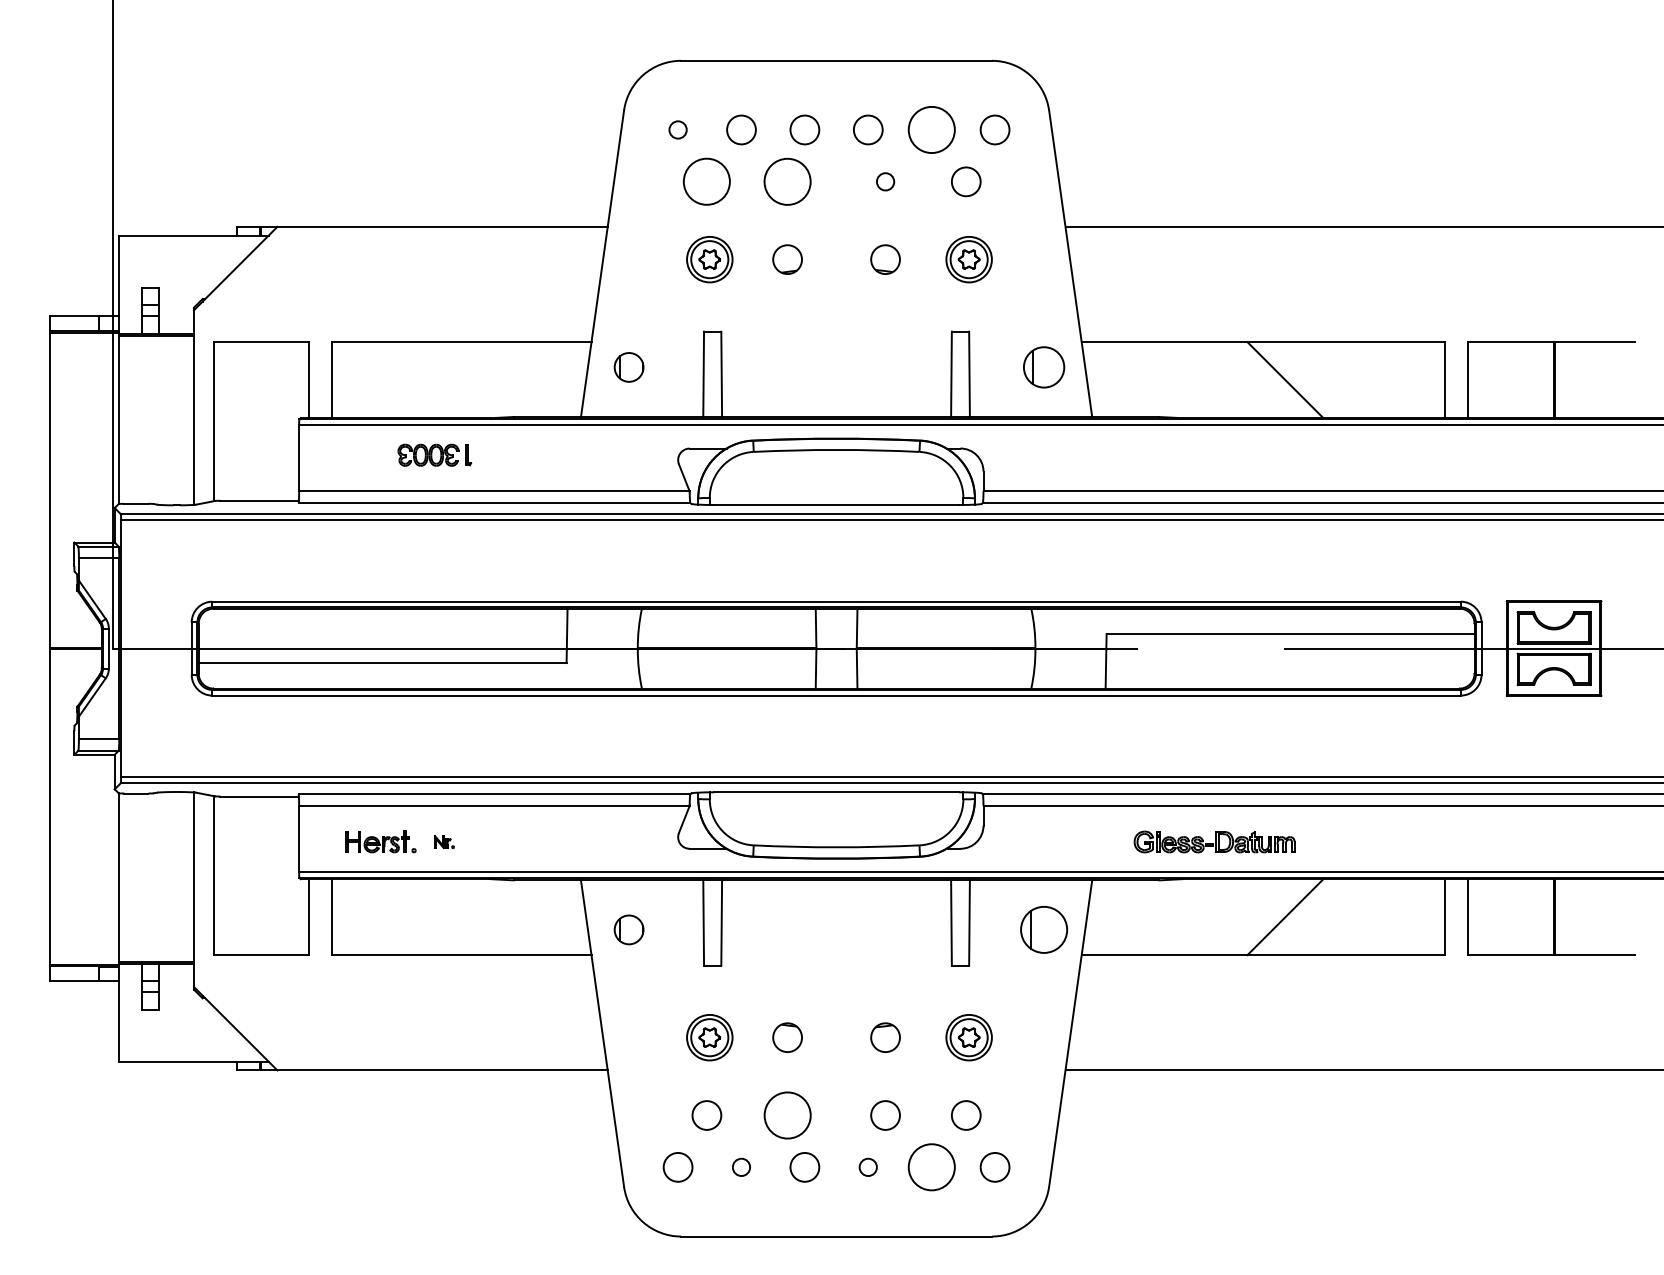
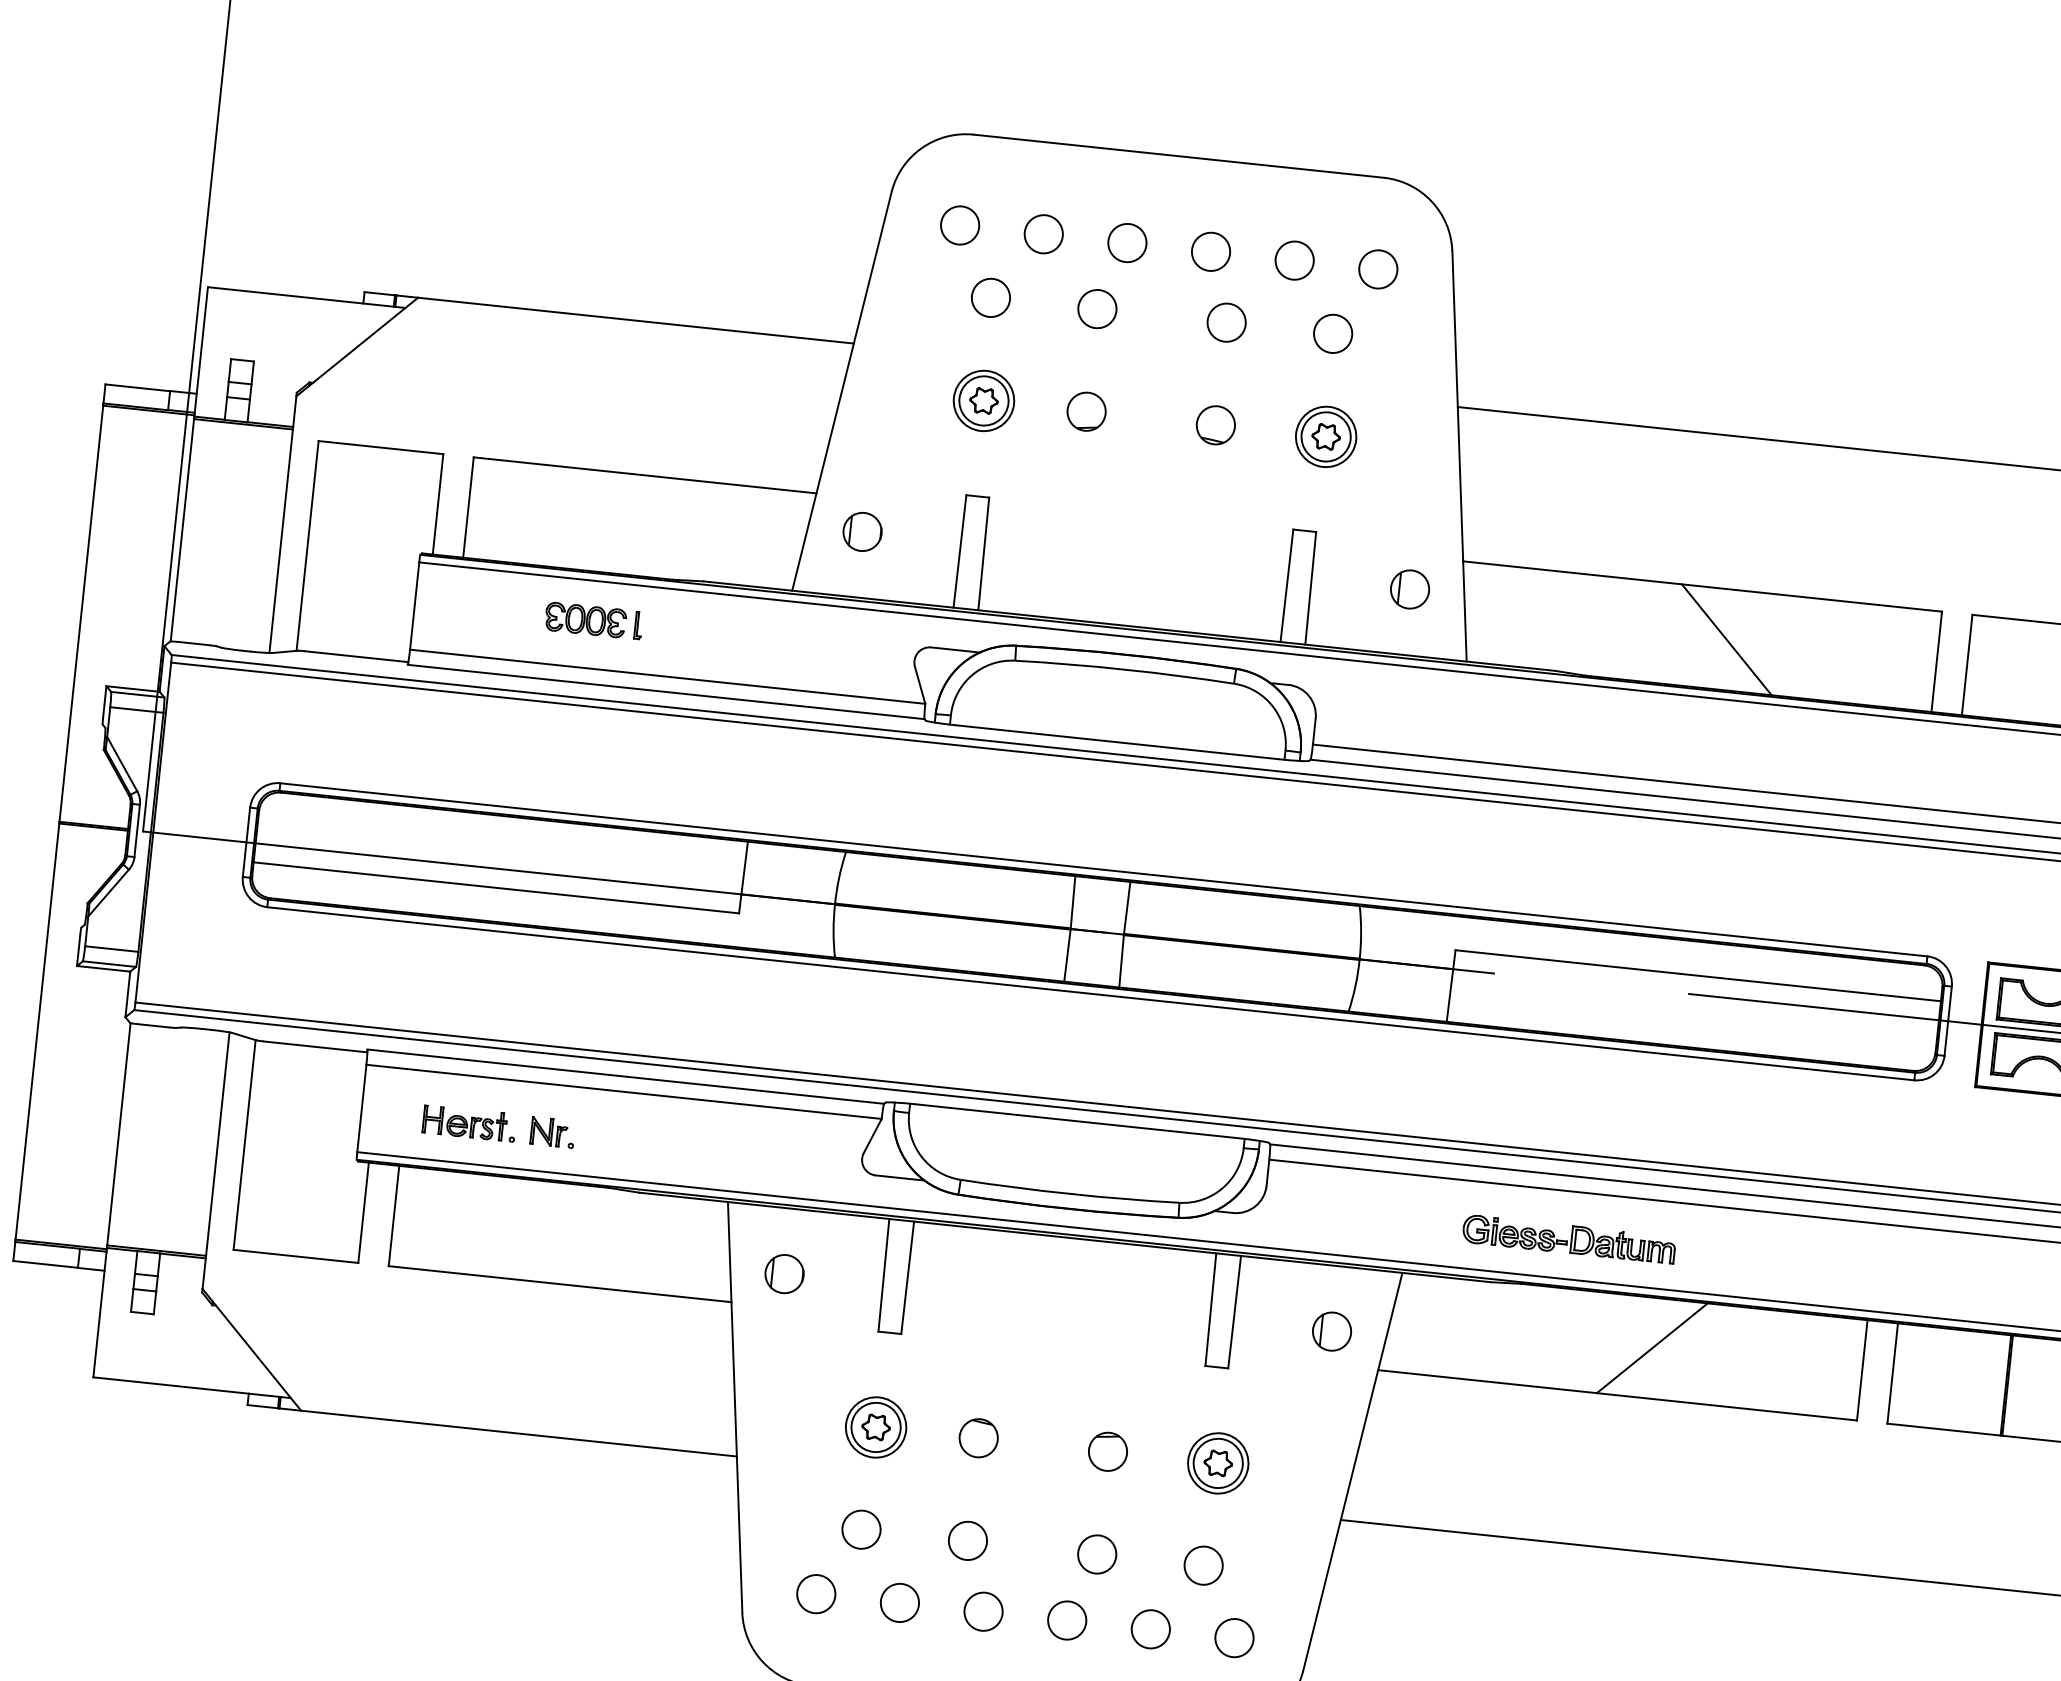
circle: (677, 129) -> (959, 224), size x1.67
circle: (931, 129) -> (1294, 259), size x0.62
circle: (706, 181) -> (990, 297), size x0.62
circle: (787, 181) -> (1097, 308), size x0.62
circle: (885, 181) -> (1226, 322), size x1.67
part: (1043, 367) -> (1409, 589), size x0.71
part: (444, 841) -> (553, 1131), size x1.67
part: (1043, 929) -> (1331, 1330), size x0.62
circle: (787, 1115) -> (967, 1540), size x0.62
circle: (741, 1166) -> (900, 1601), size x1.67
circle: (867, 1166) -> (1066, 1619), size x1.67
circle: (931, 1167) -> (1150, 1629), size x0.62

